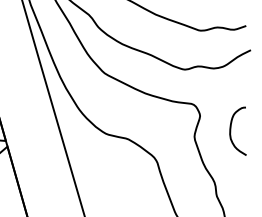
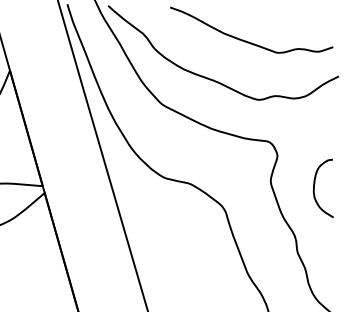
curve: (231, 128) -> (315, 184), moved

